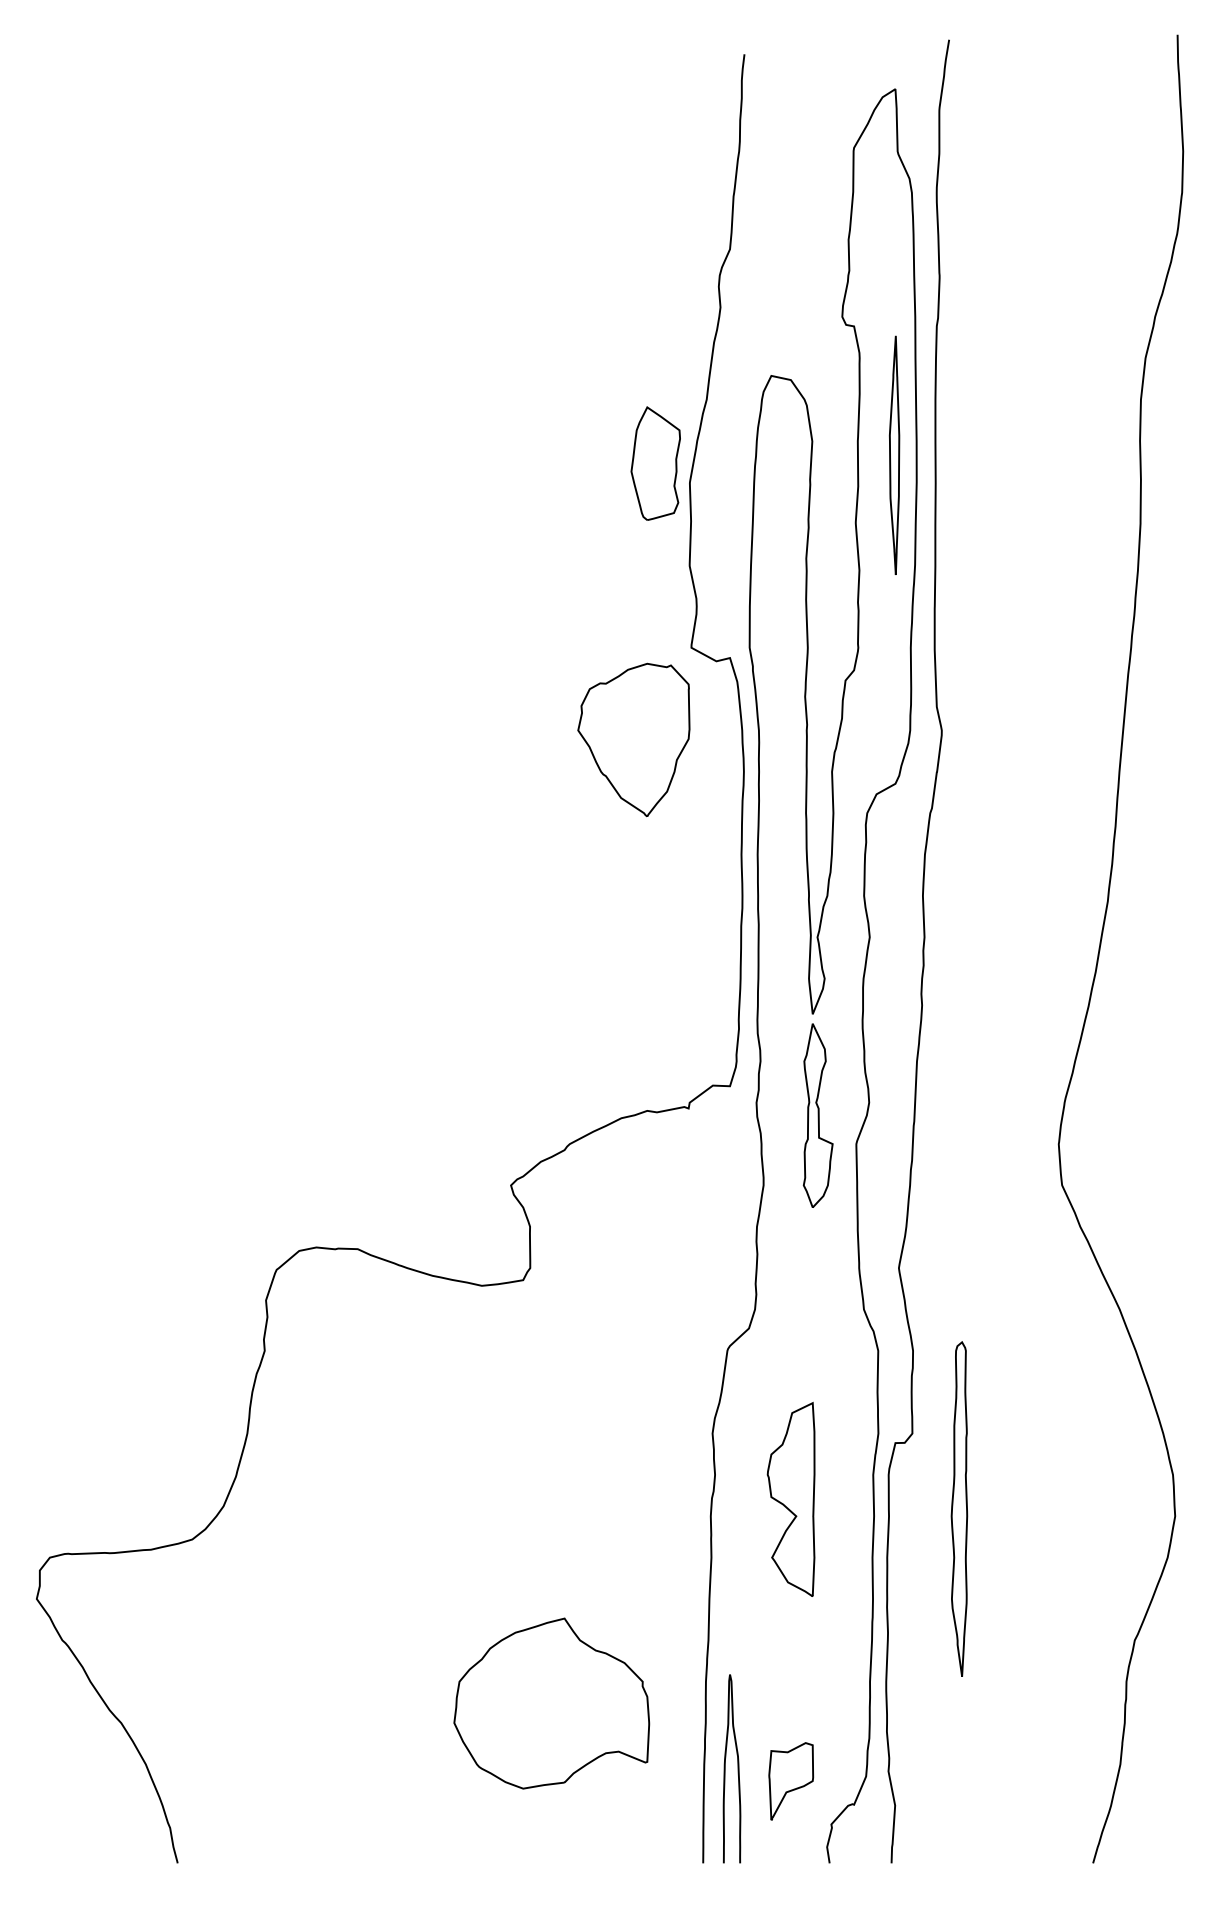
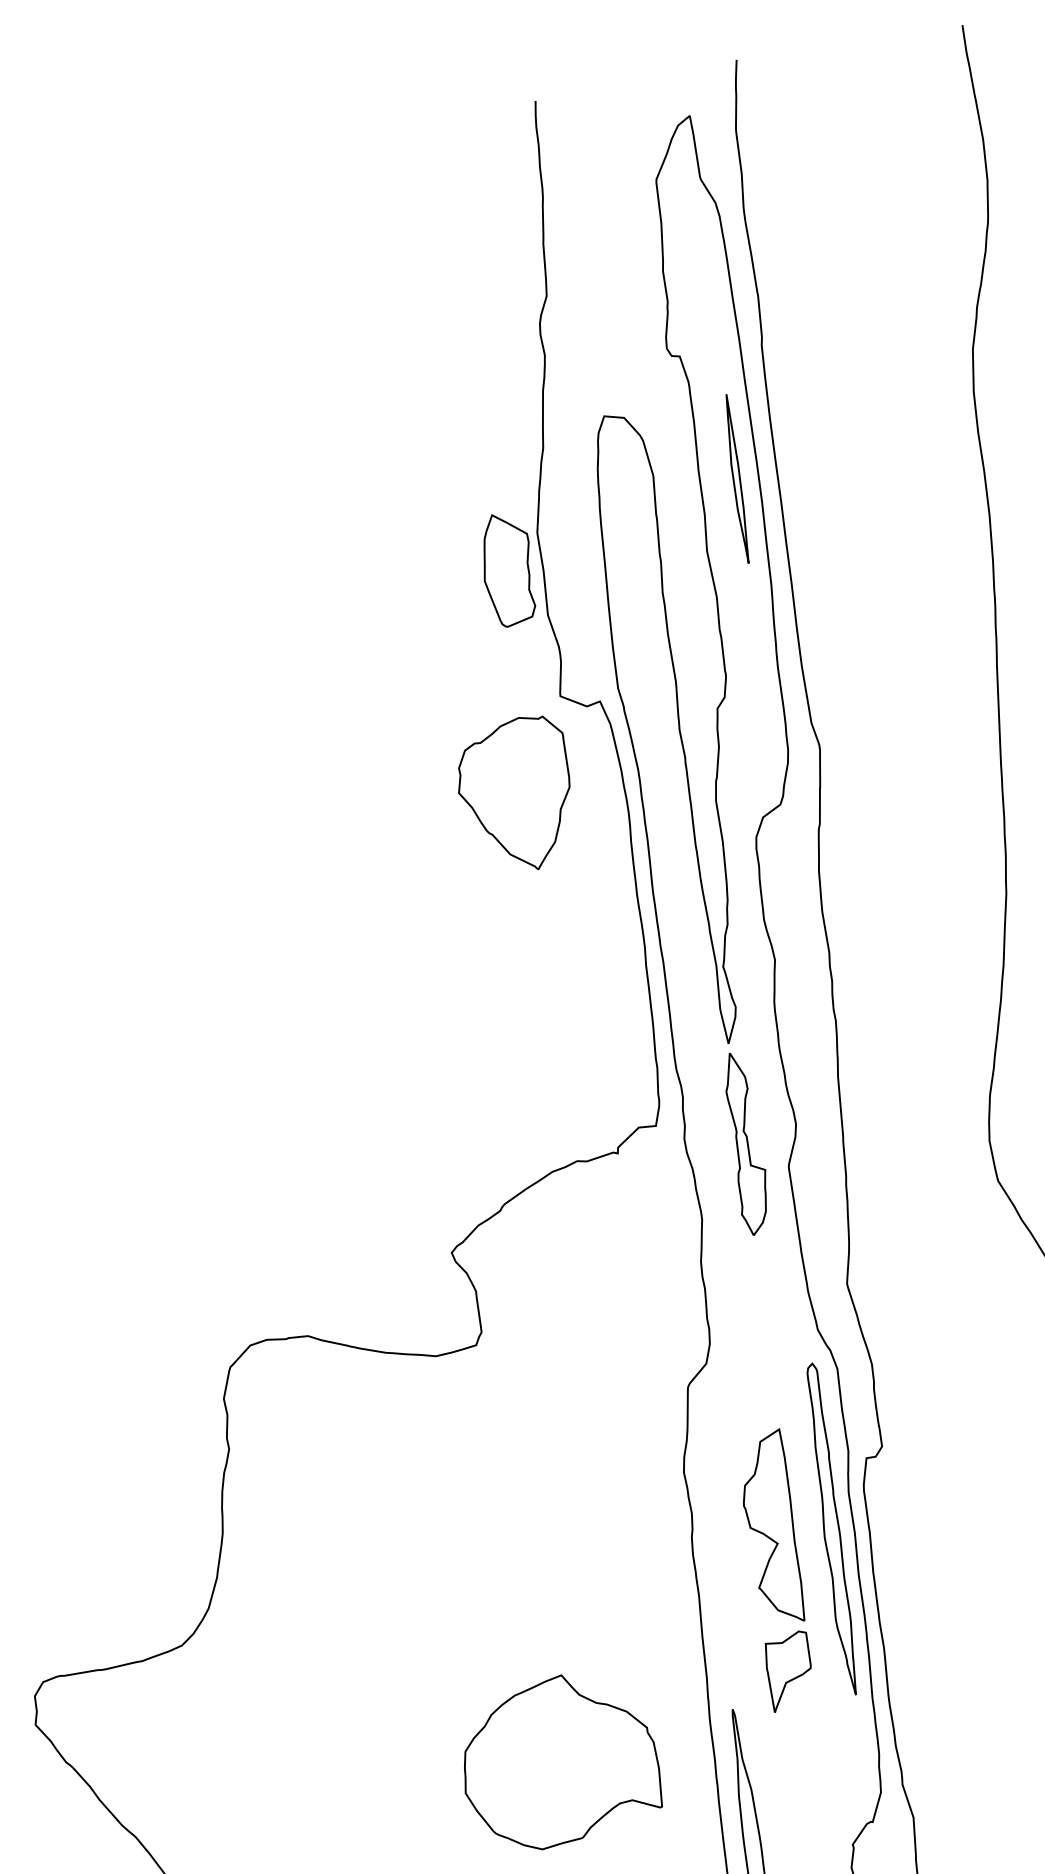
part: (894, 454) -> (736, 478), size x0.71
part: (655, 463) -> (507, 569), moved
part: (959, 1508) -> (831, 1528), moved
part: (791, 1781) -> (789, 1671), moved

